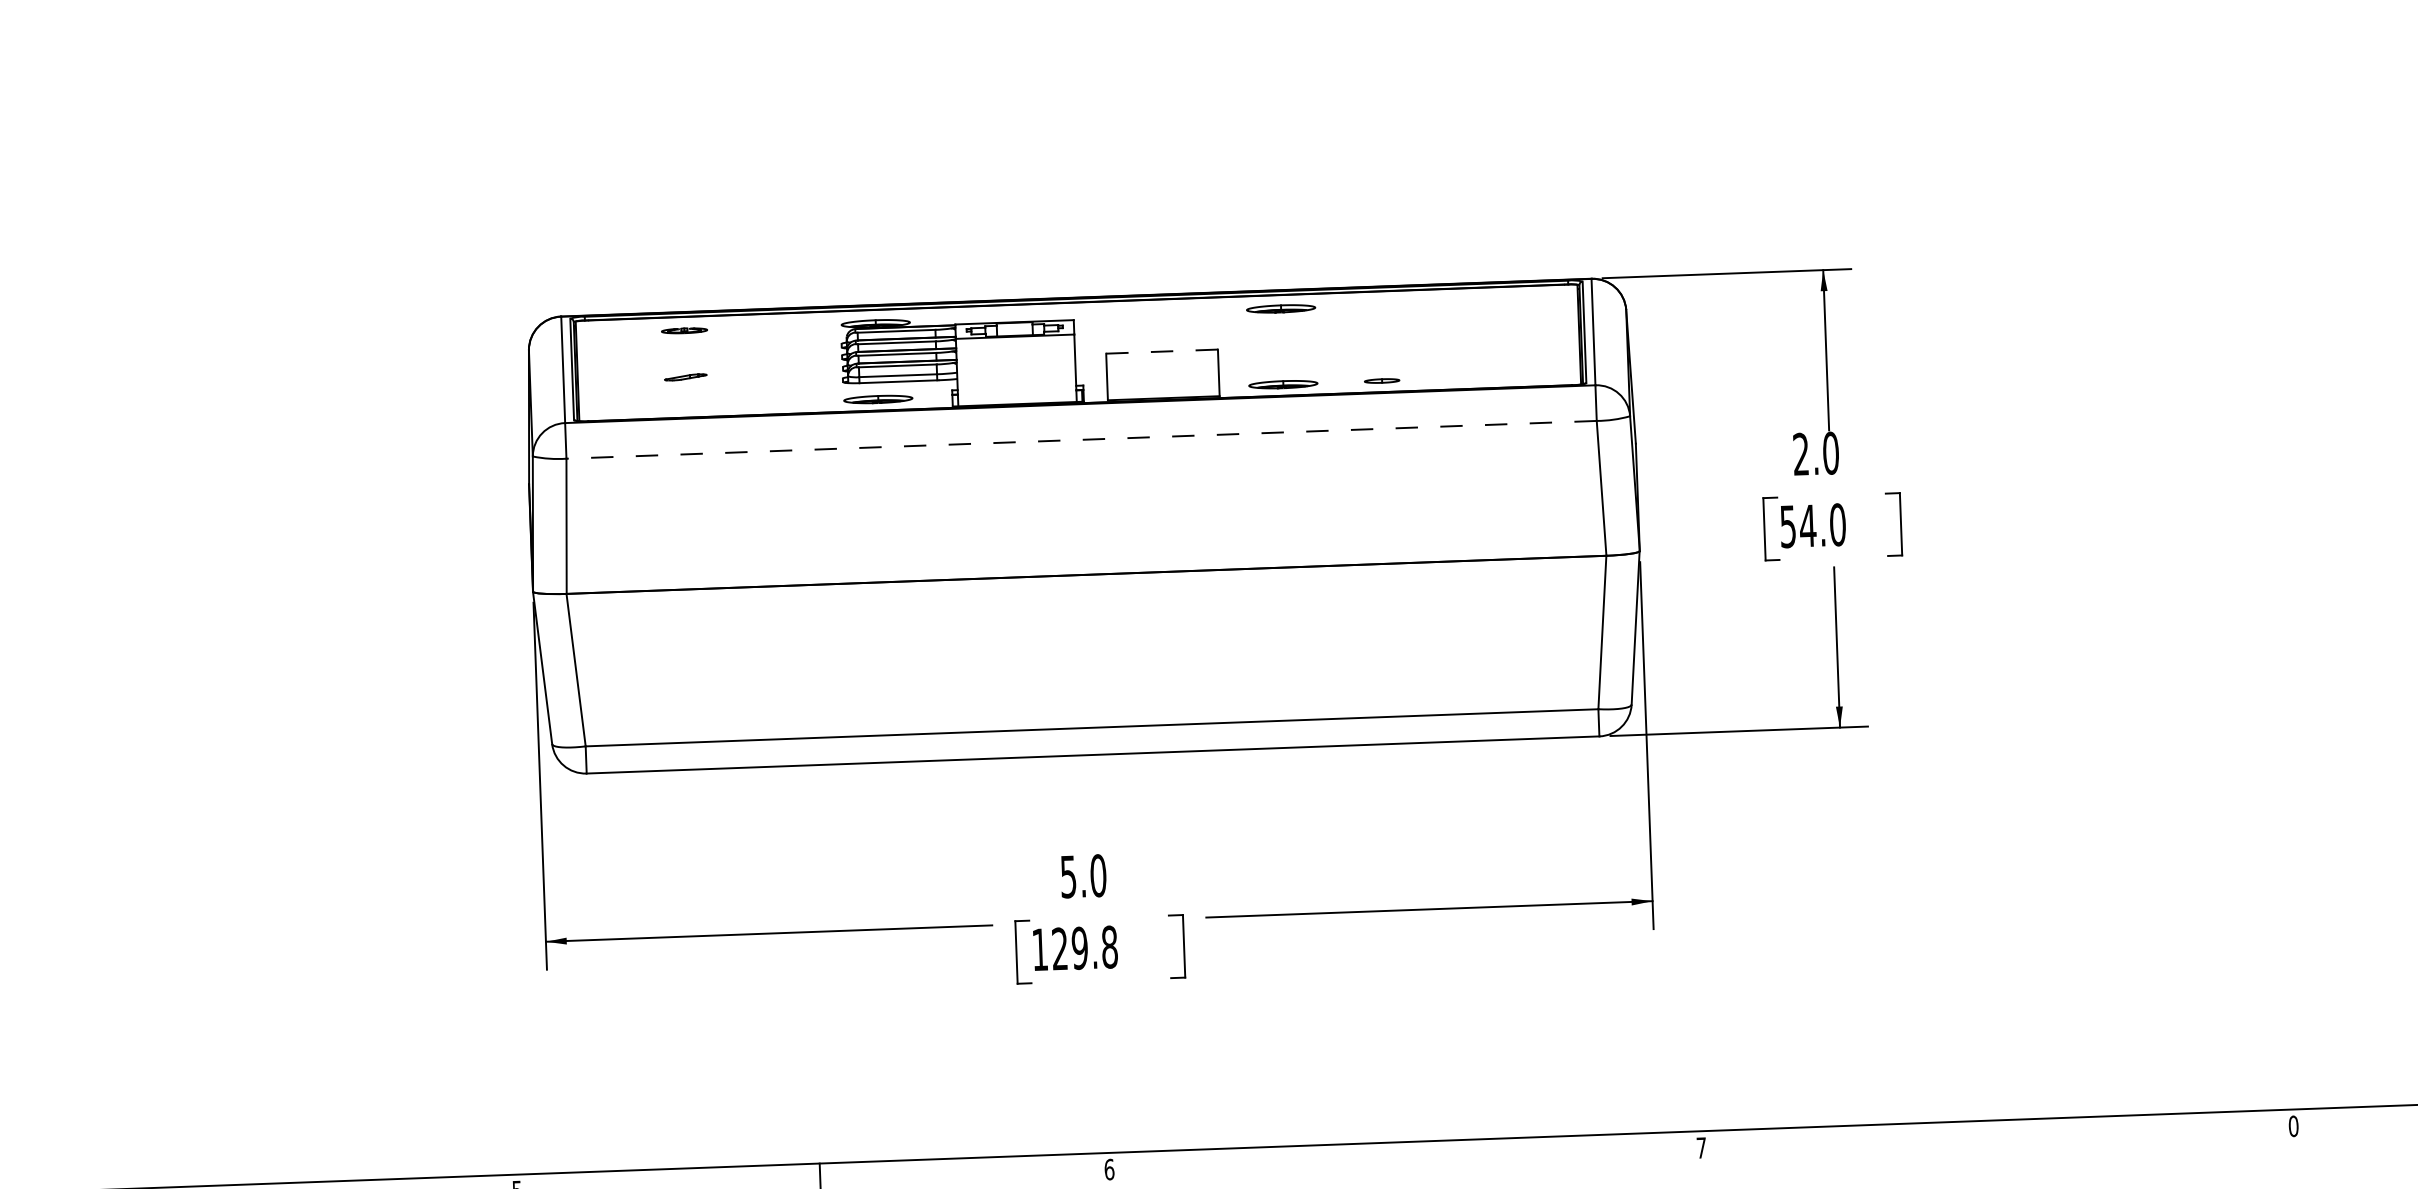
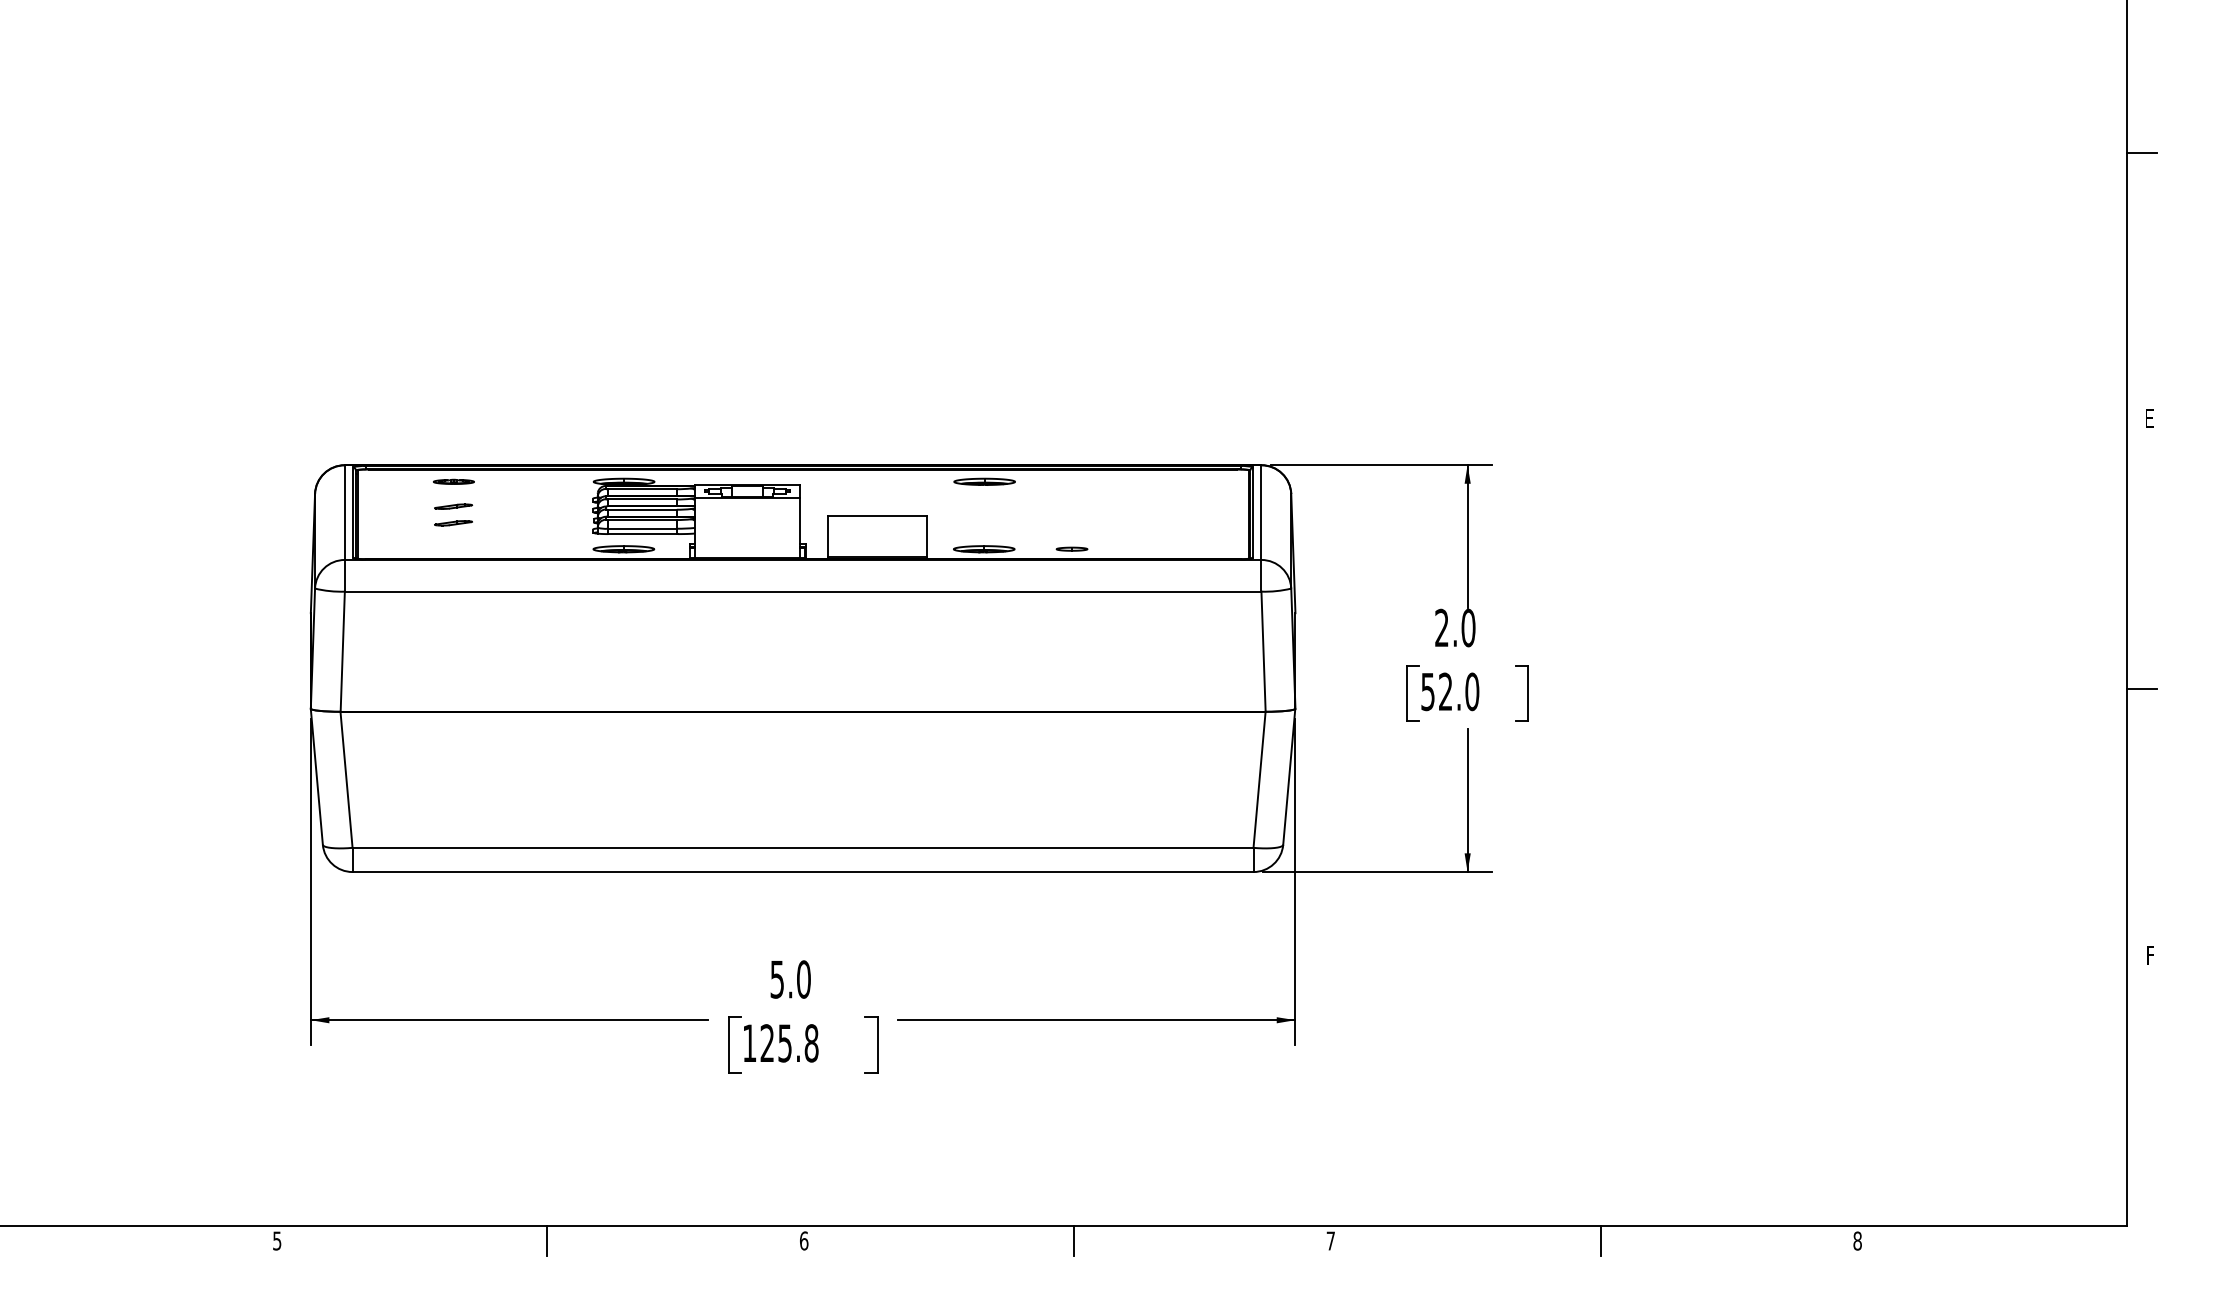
line: (1162, 351) -> (877, 515), dashed -> solid
part: (685, 358) -> (453, 506), added
line: (1080, 439) -> (802, 591), dashed -> solid
text: (1807, 525) -> (1445, 691), 54.0 -> 52.0
text: (1079, 948) -> (784, 1043), 129.8 -> 125.8
text: (2293, 1125) -> (1857, 1240), 0 -> 8
line: (2004, 1136) -> (1600, 1240), added
line: (1412, 1157) -> (1073, 1240), added

